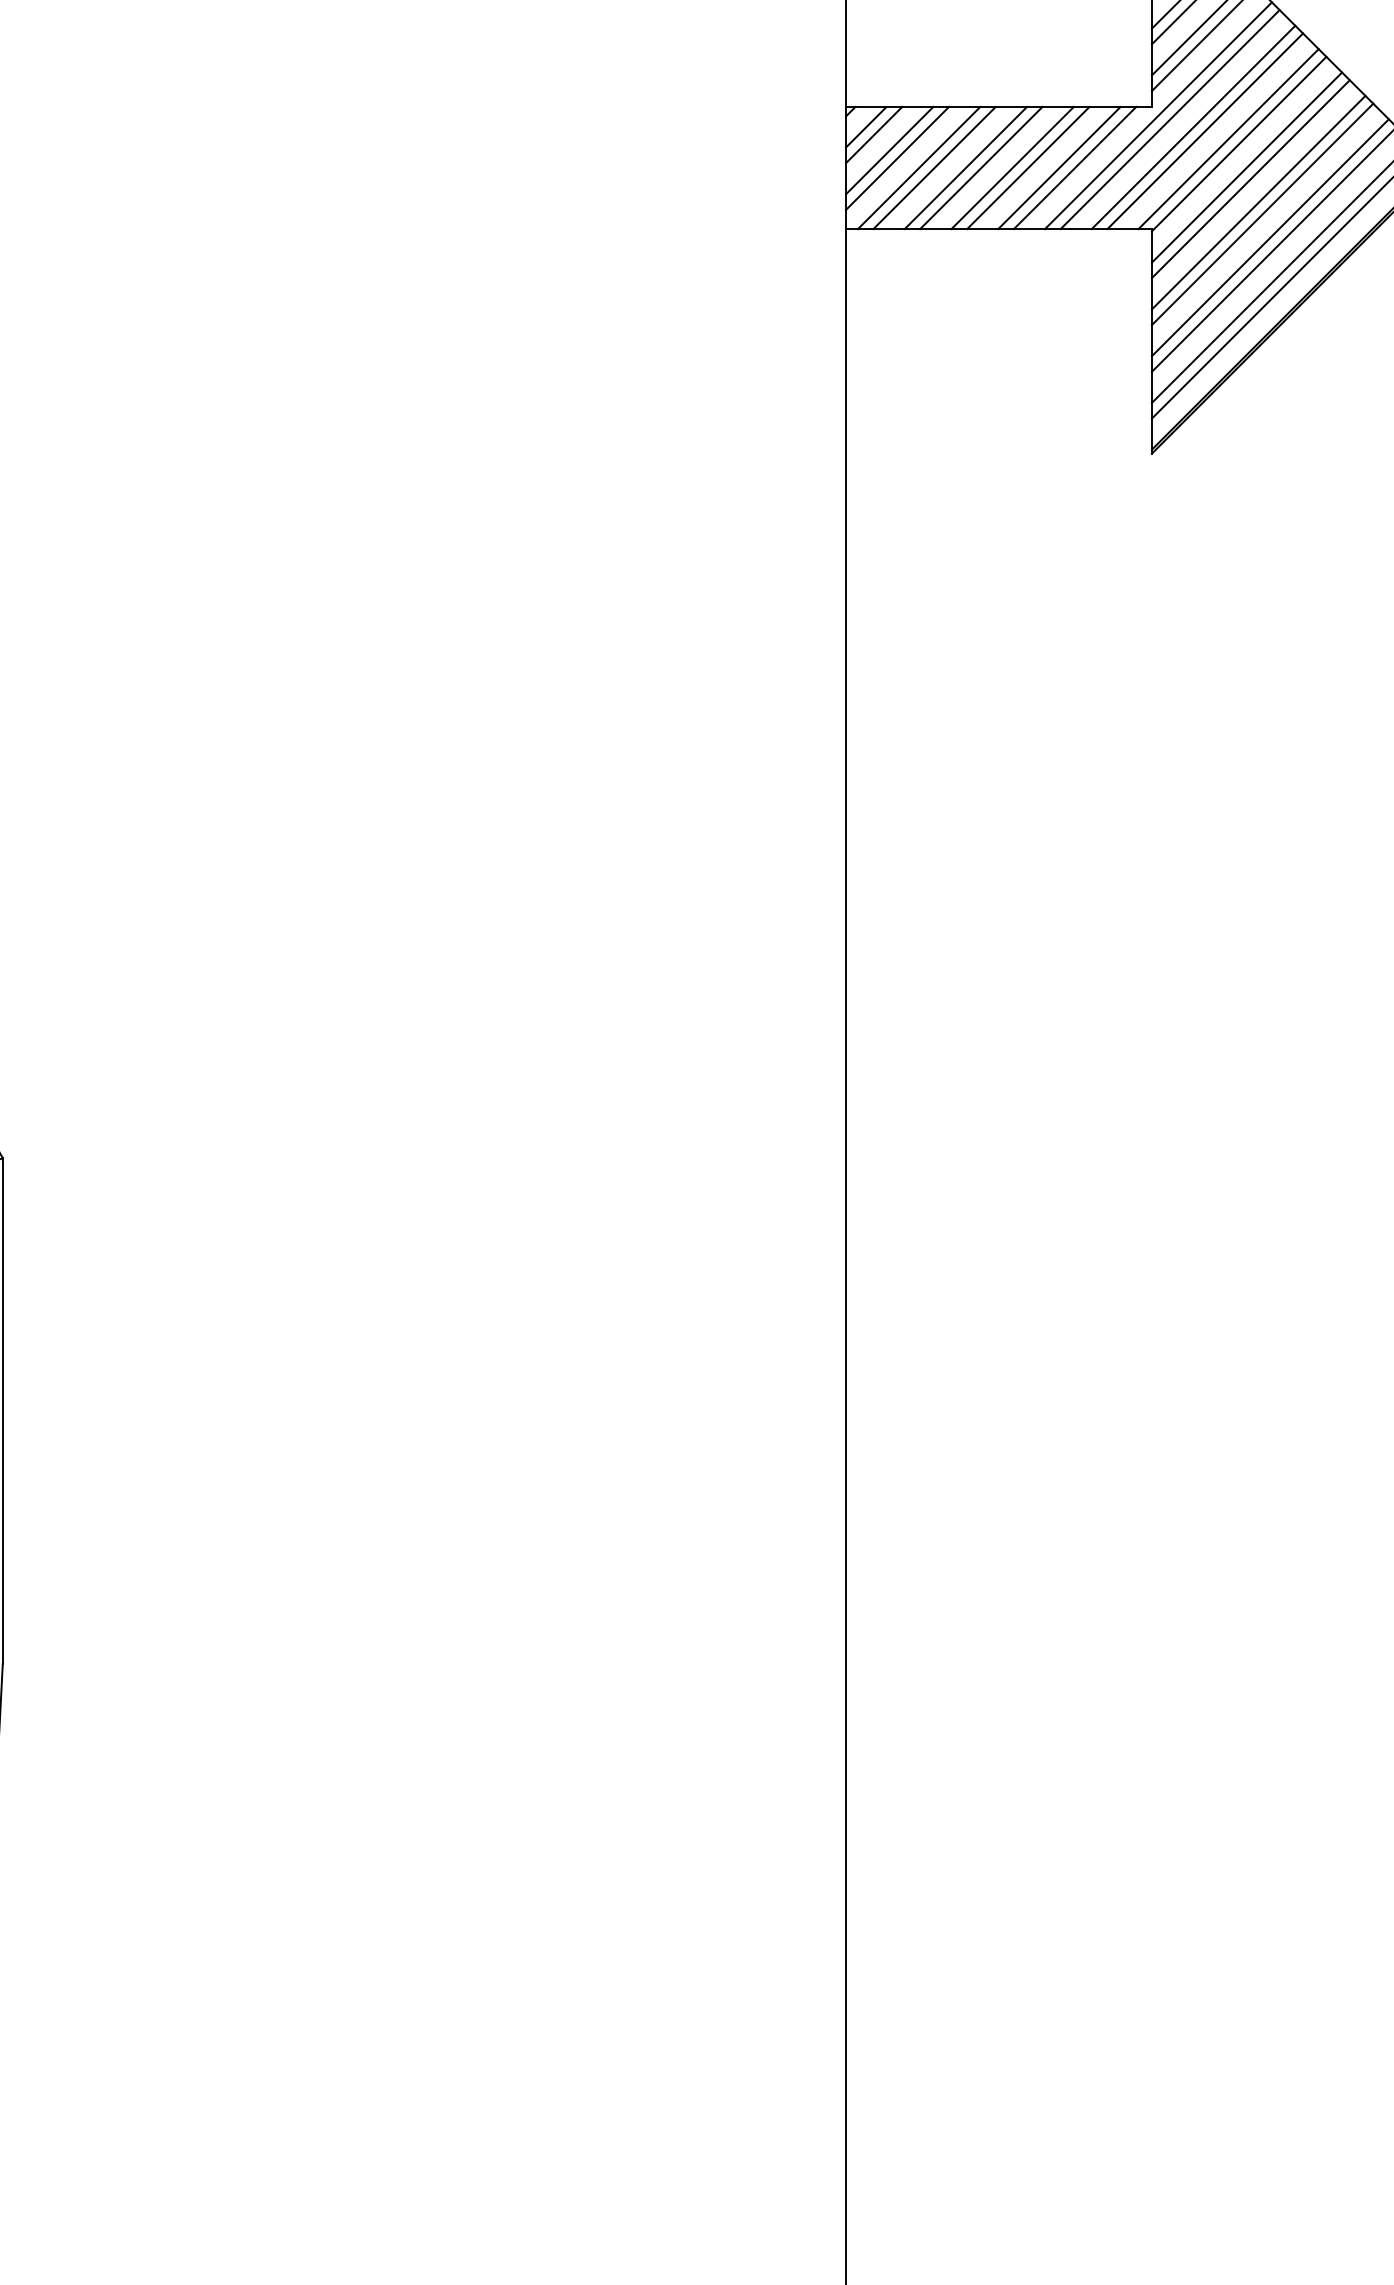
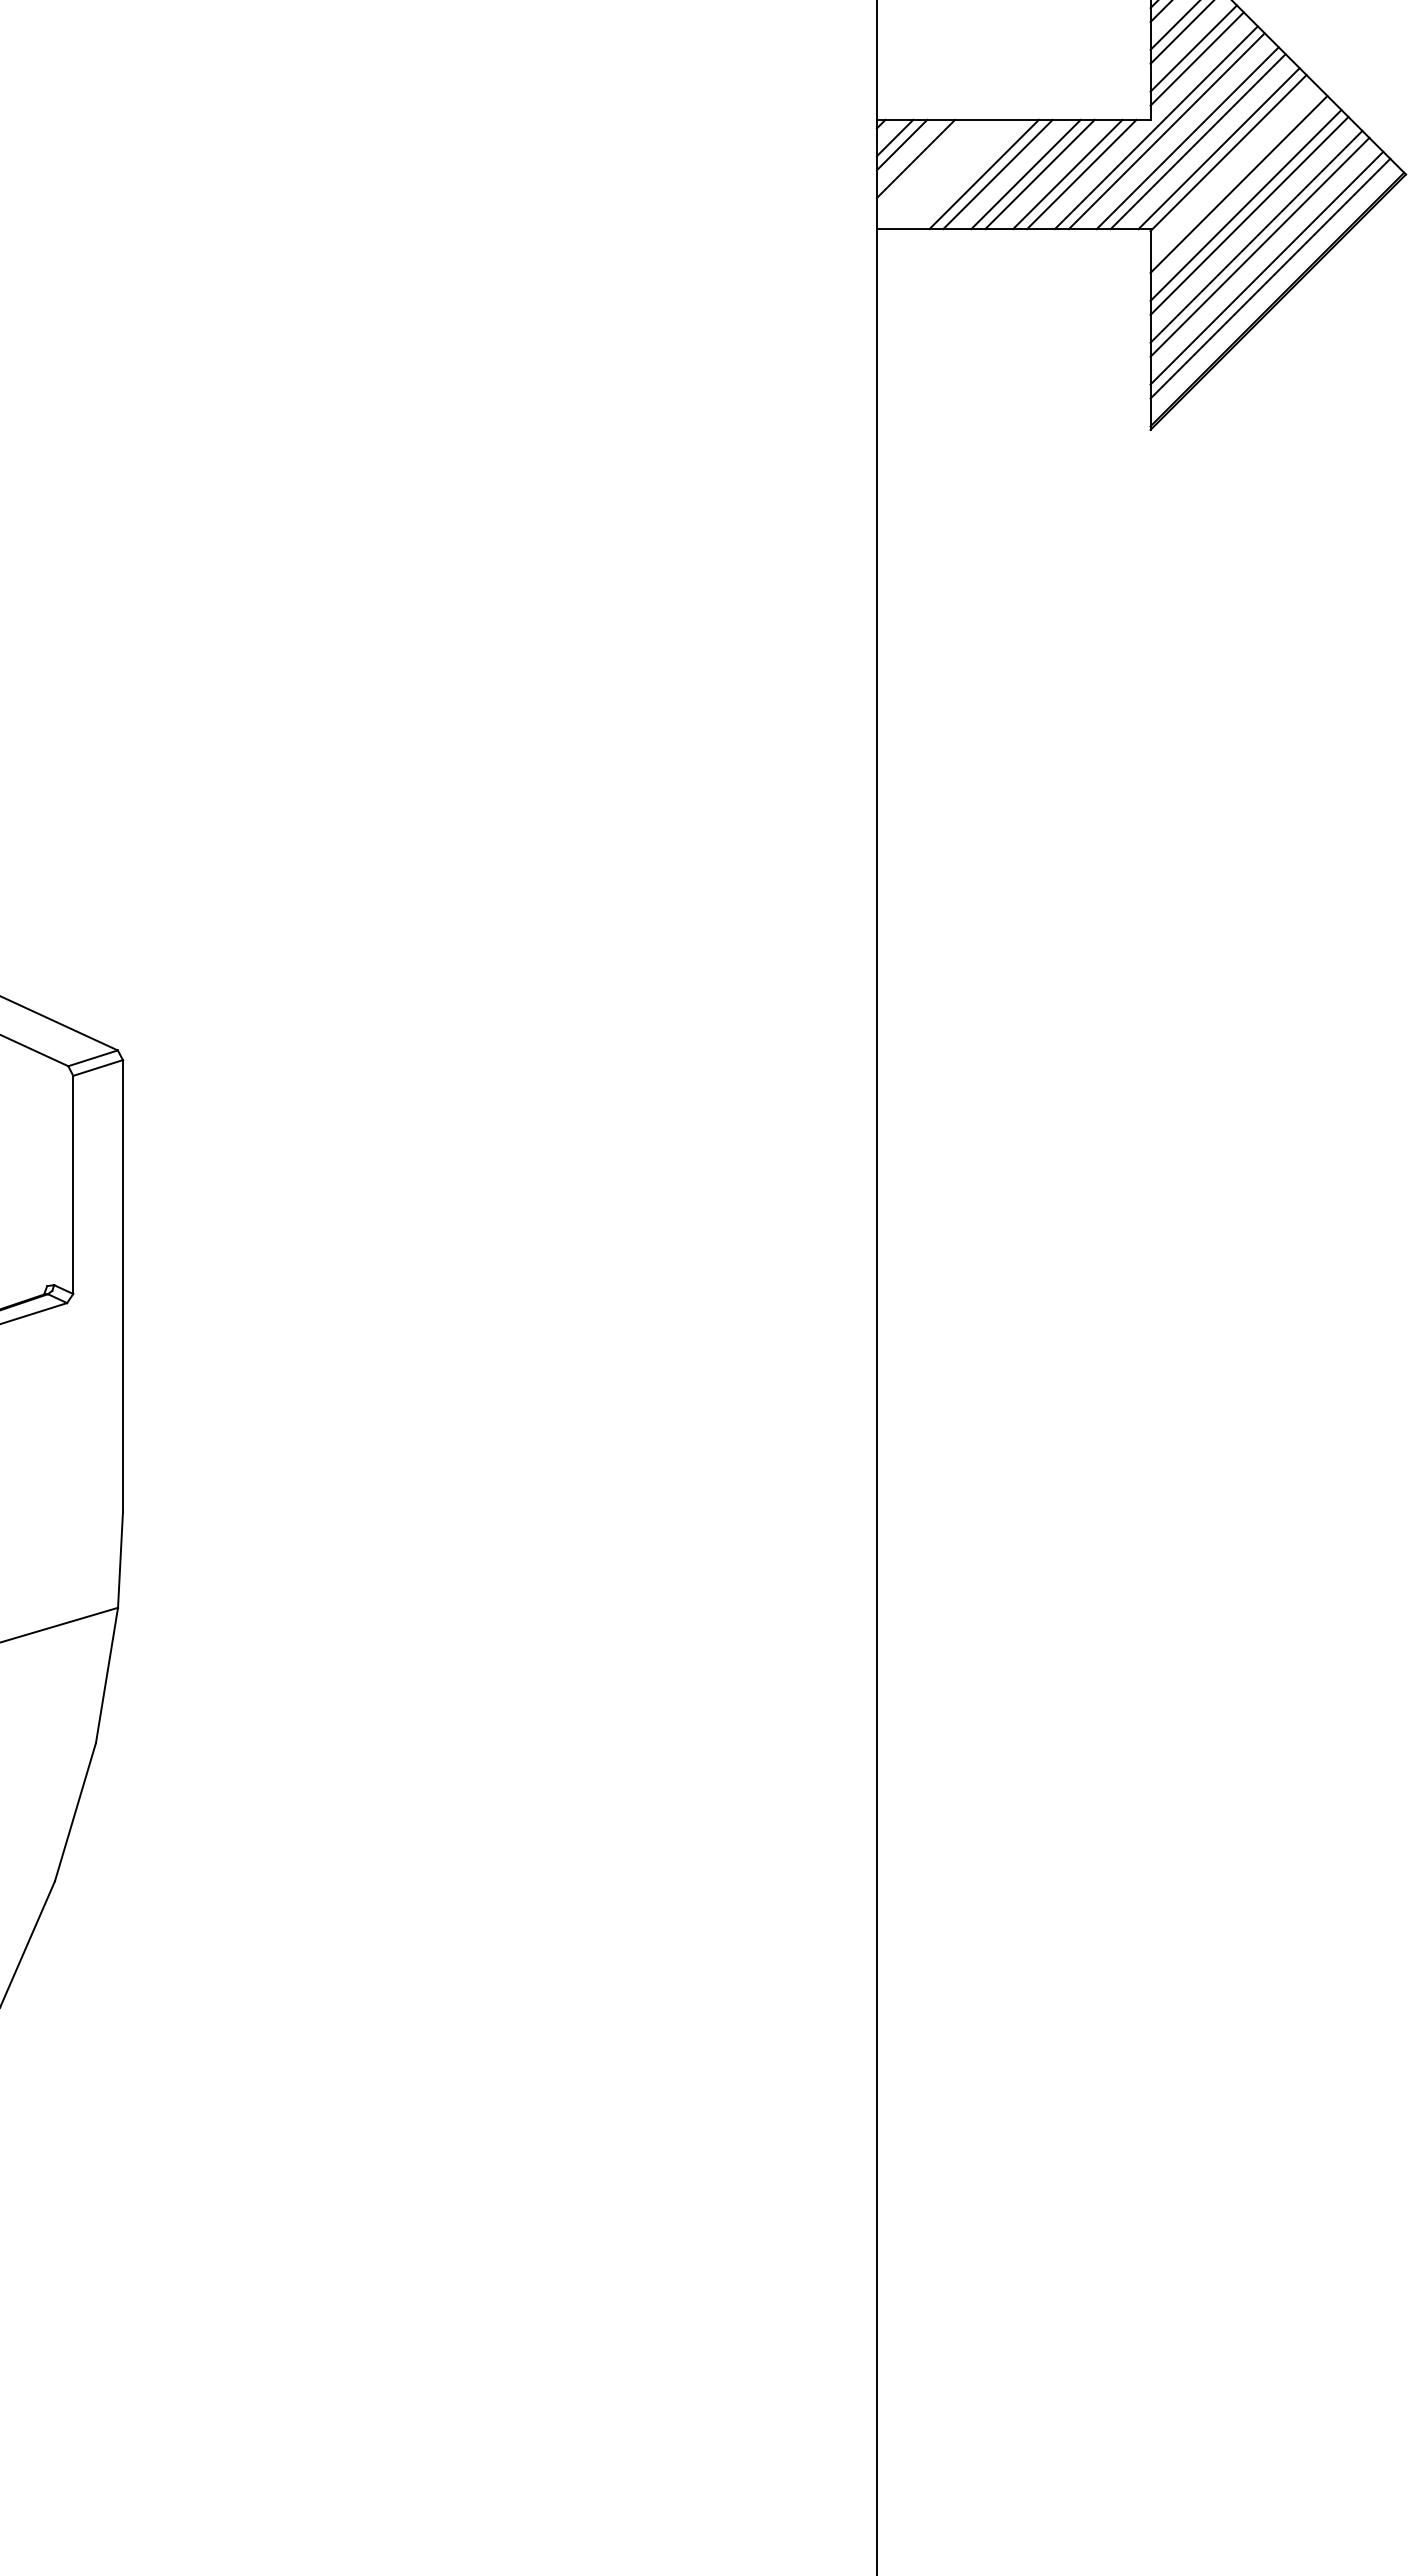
line: (898, 157) -> (923, 165), removed
line: (919, 168) -> (942, 174), removed
line: (933, 168) -> (955, 174), removed
line: (1246, 168) -> (1235, 174), removed

